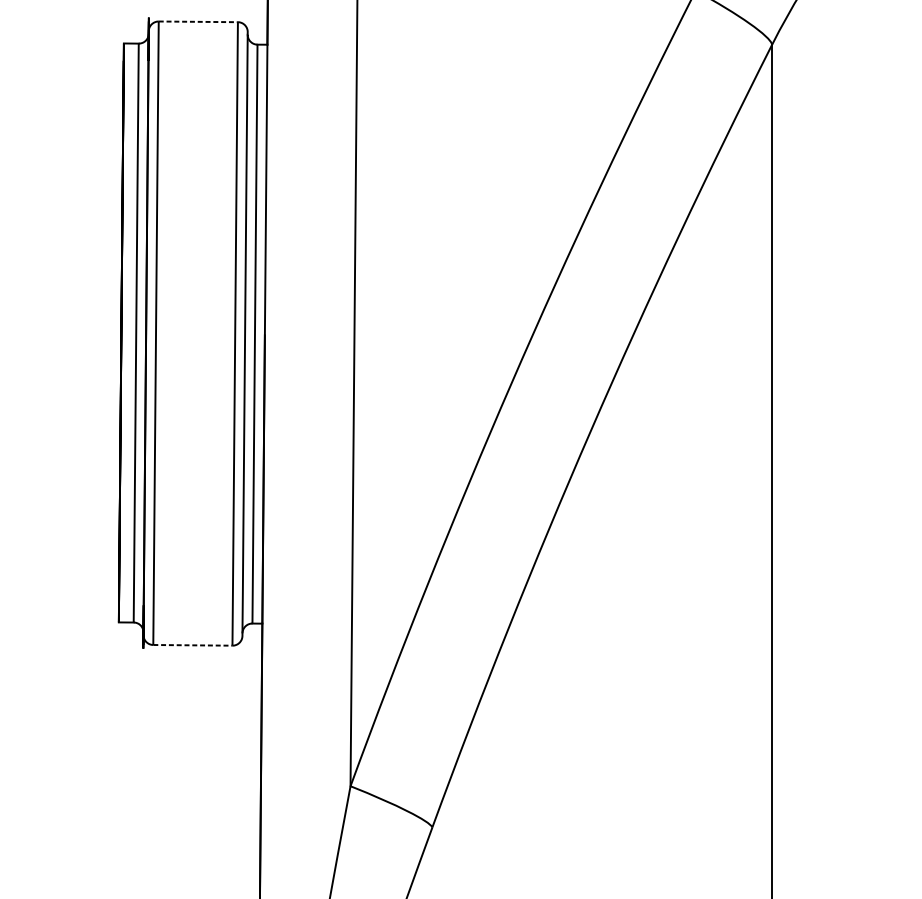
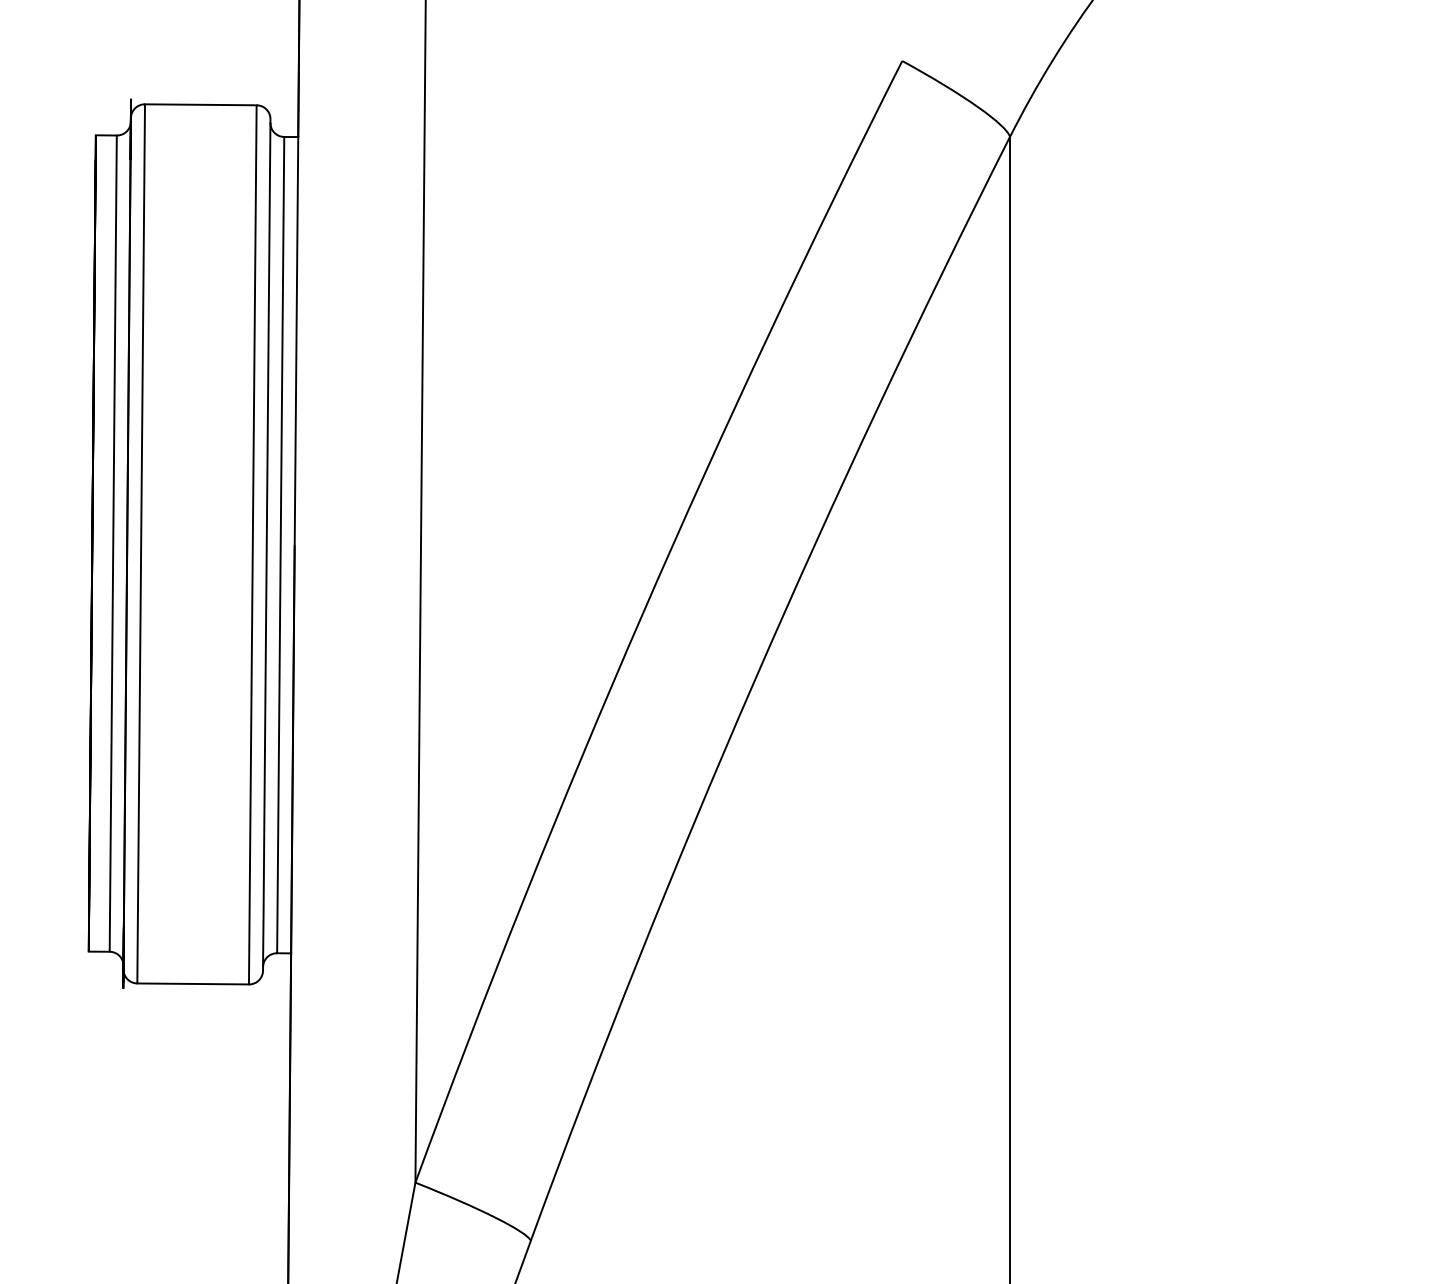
line: (198, 21) -> (200, 104), dashed -> solid
line: (193, 645) -> (193, 983), dashed -> solid

